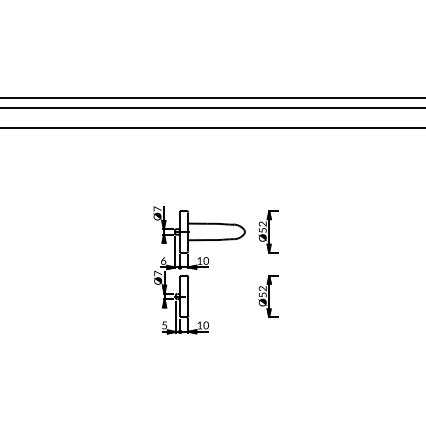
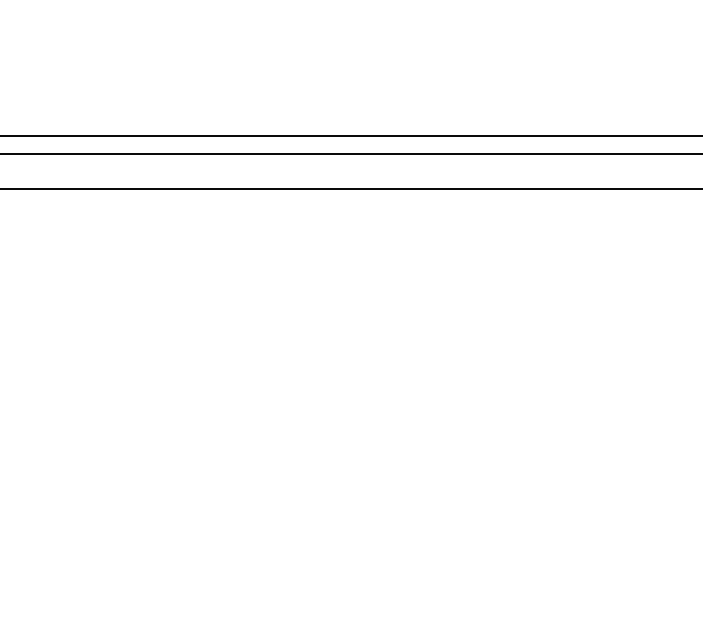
part: (208, 267) -> (383, 434), removed

